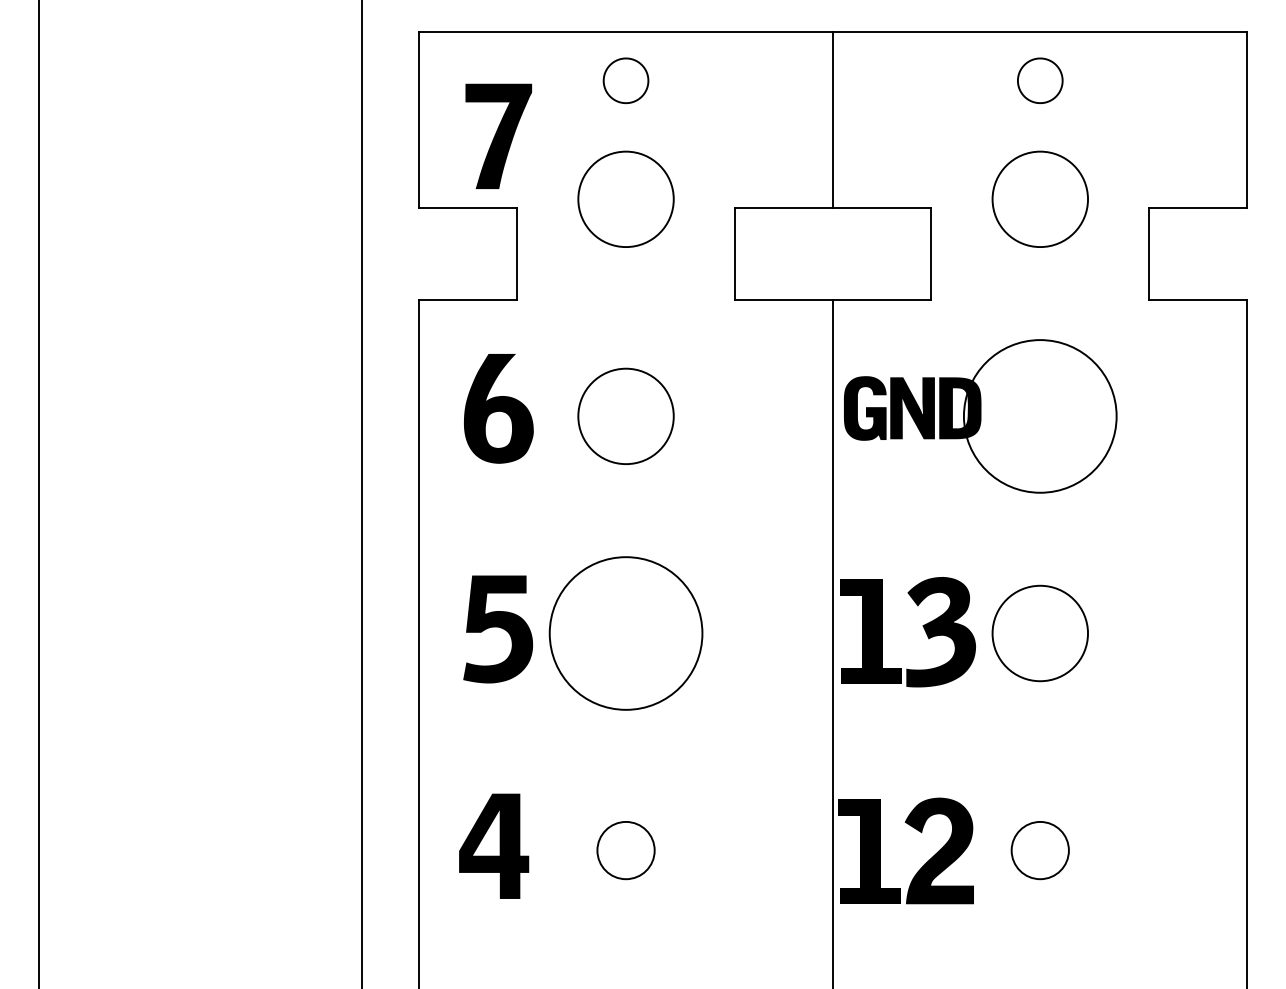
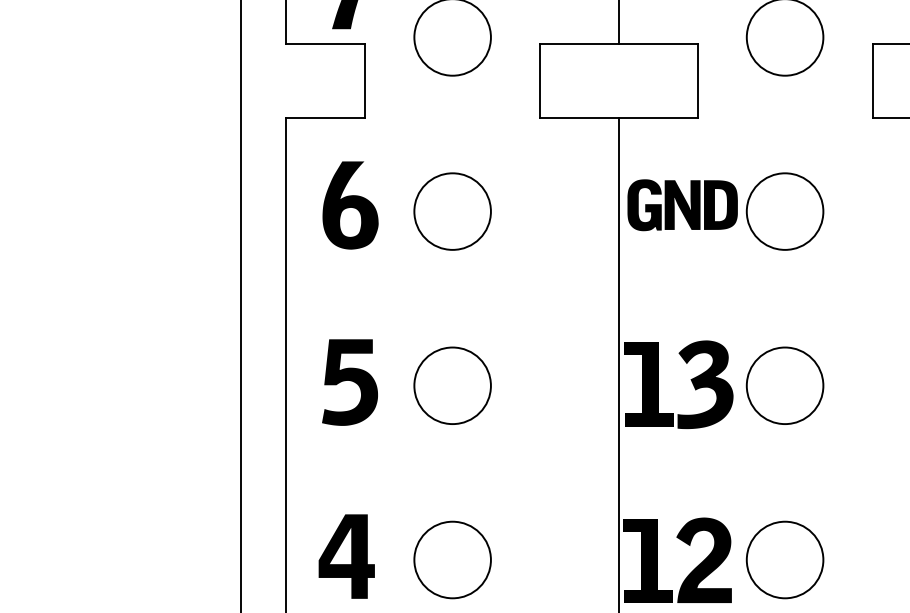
circle: (1040, 416) -> (785, 211), size x0.62
circle: (625, 633) -> (452, 385), size x0.62
circle: (625, 850) -> (452, 559), size x1.67
circle: (1040, 850) -> (785, 559), size x1.67

